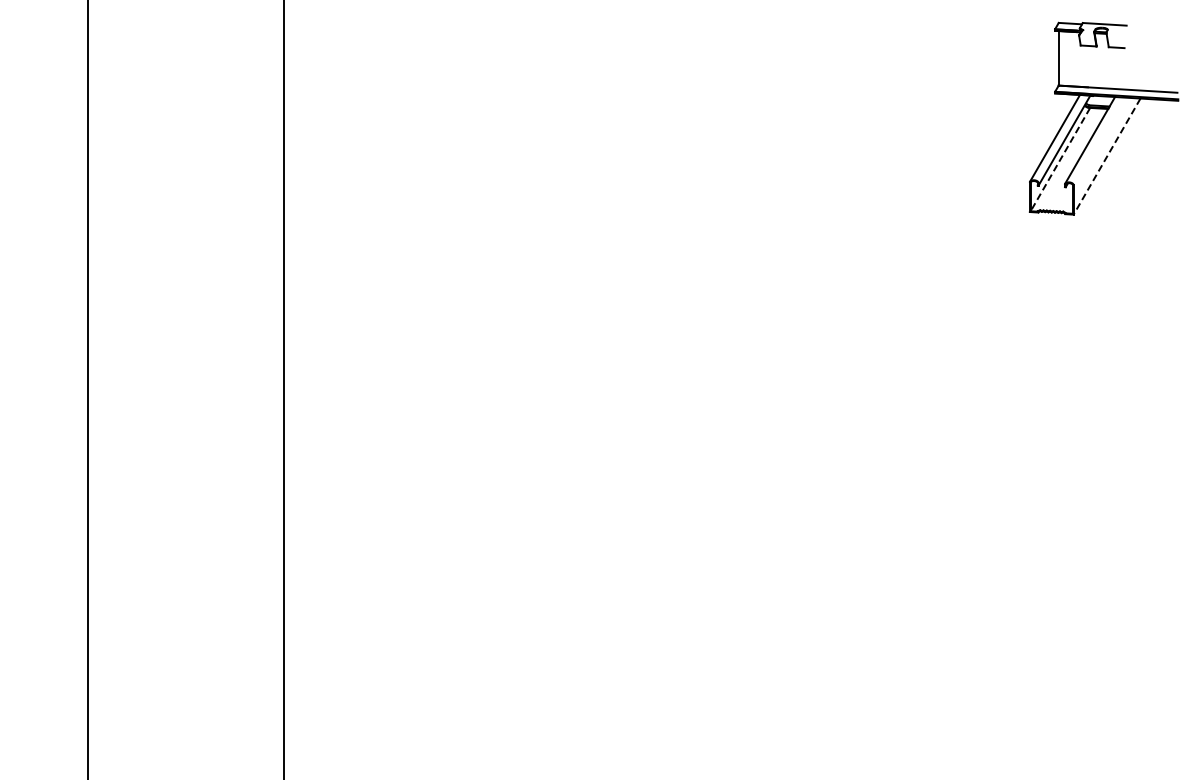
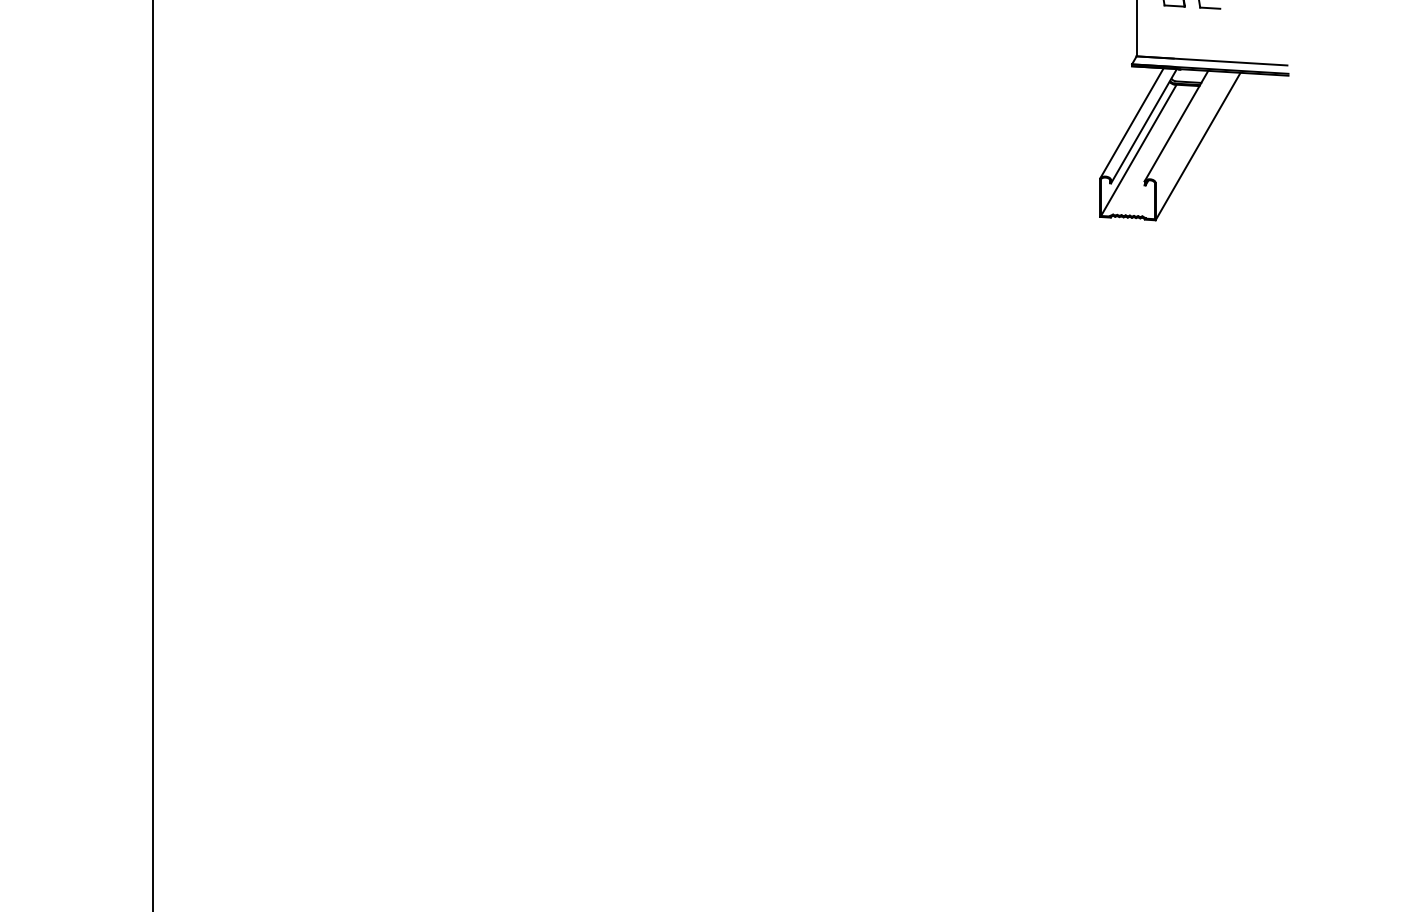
line: (1107, 156) -> (1198, 146), dashed -> solid
line: (1060, 159) -> (1138, 150), dashed -> solid

